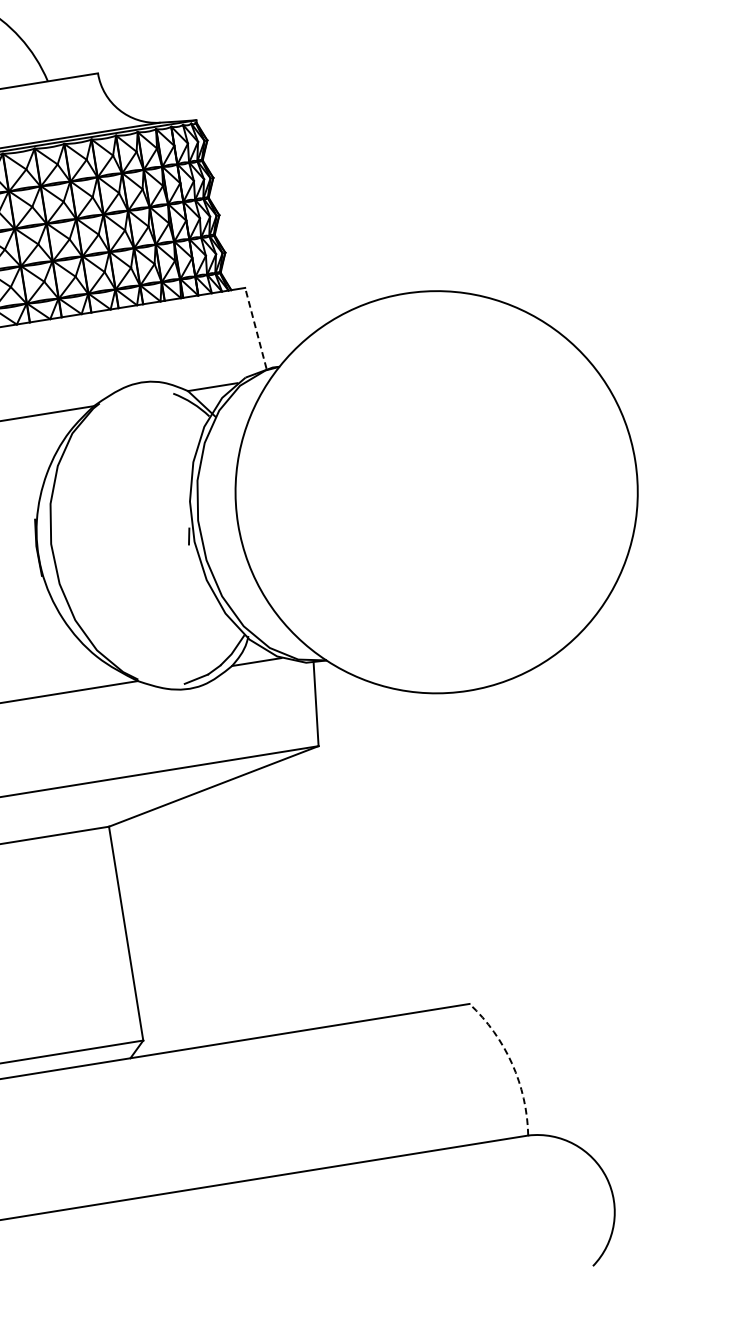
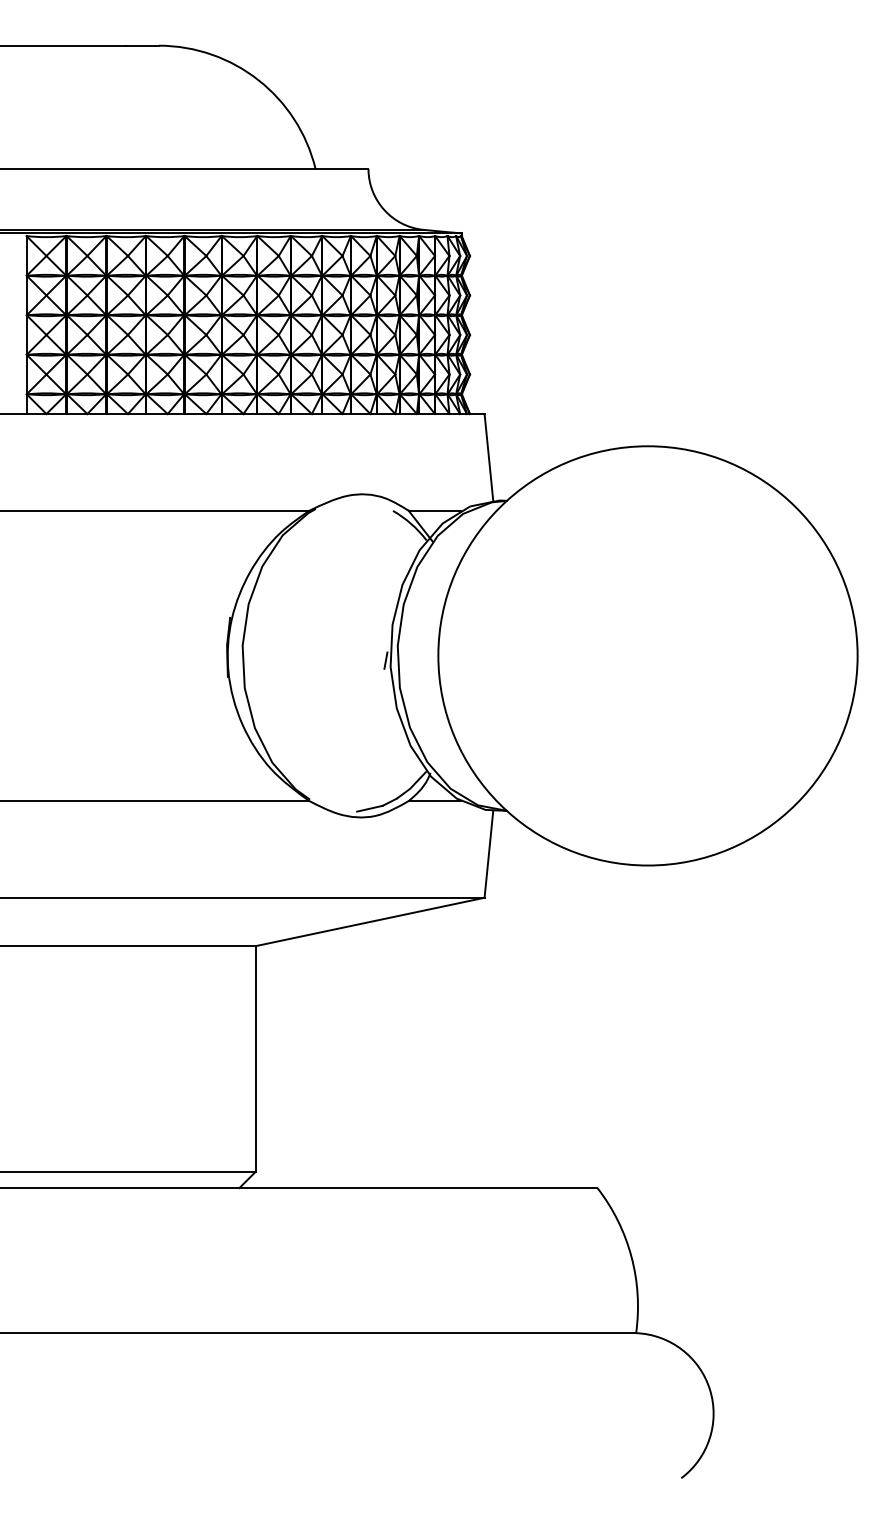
line: (255, 328) -> (488, 457), dashed -> solid
arc: (512, 1063) -> (631, 1256), dashed -> solid

